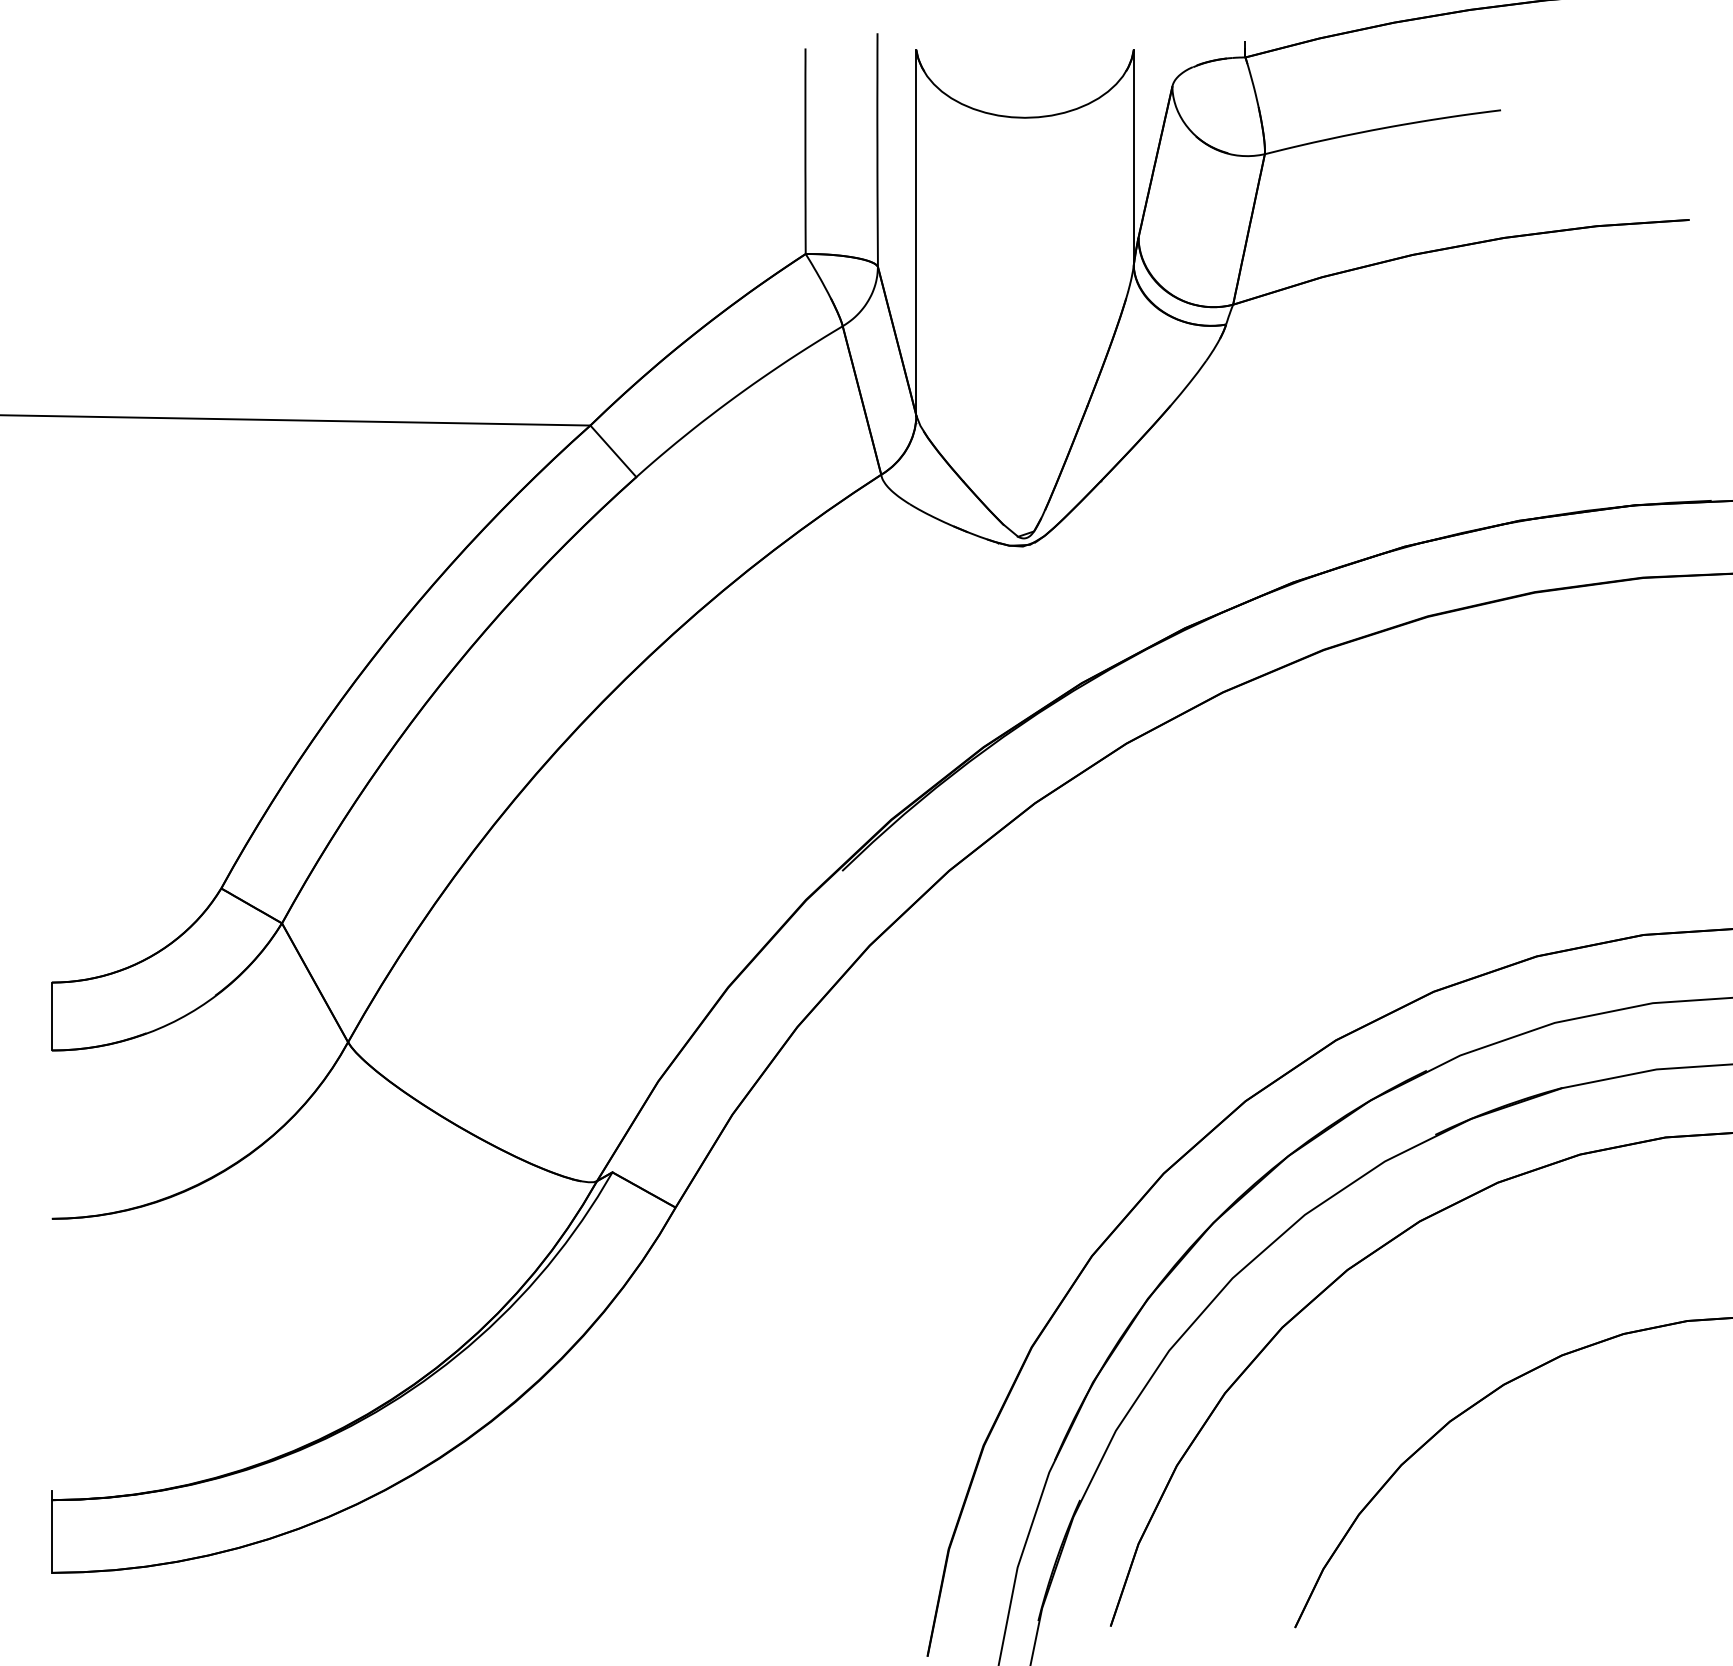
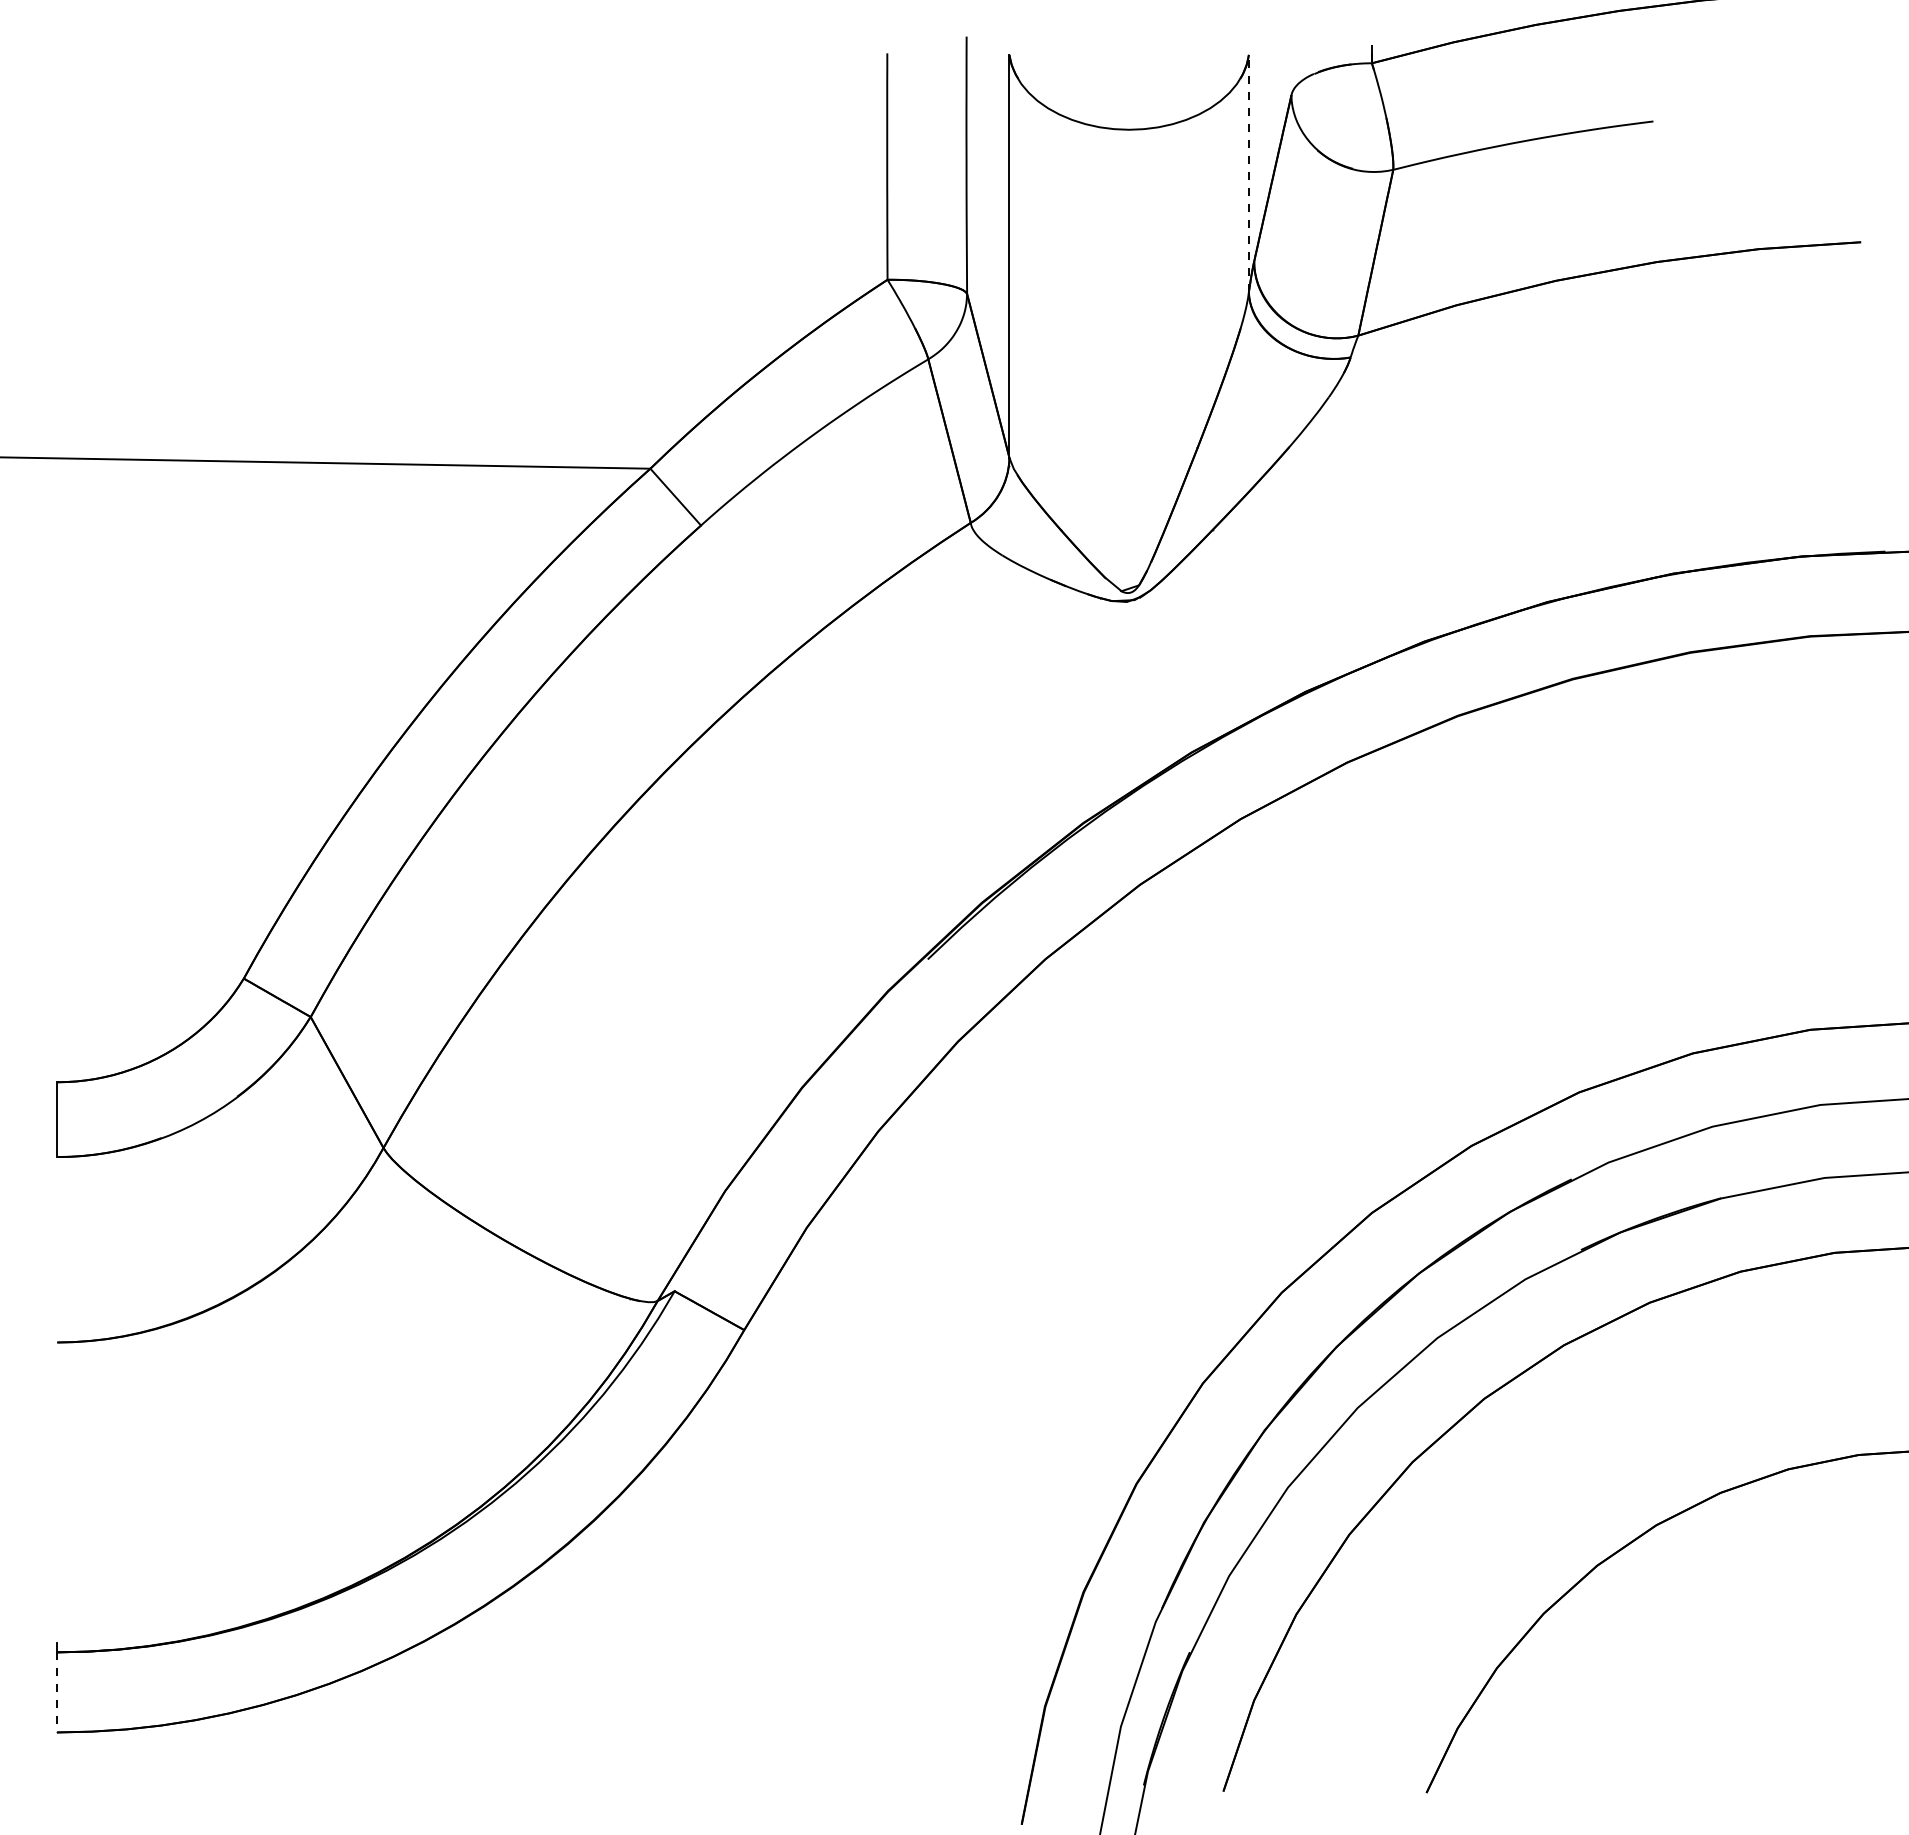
line: (1133, 157) -> (1248, 173), solid -> dashed
line: (52, 1536) -> (57, 1692), solid -> dashed

